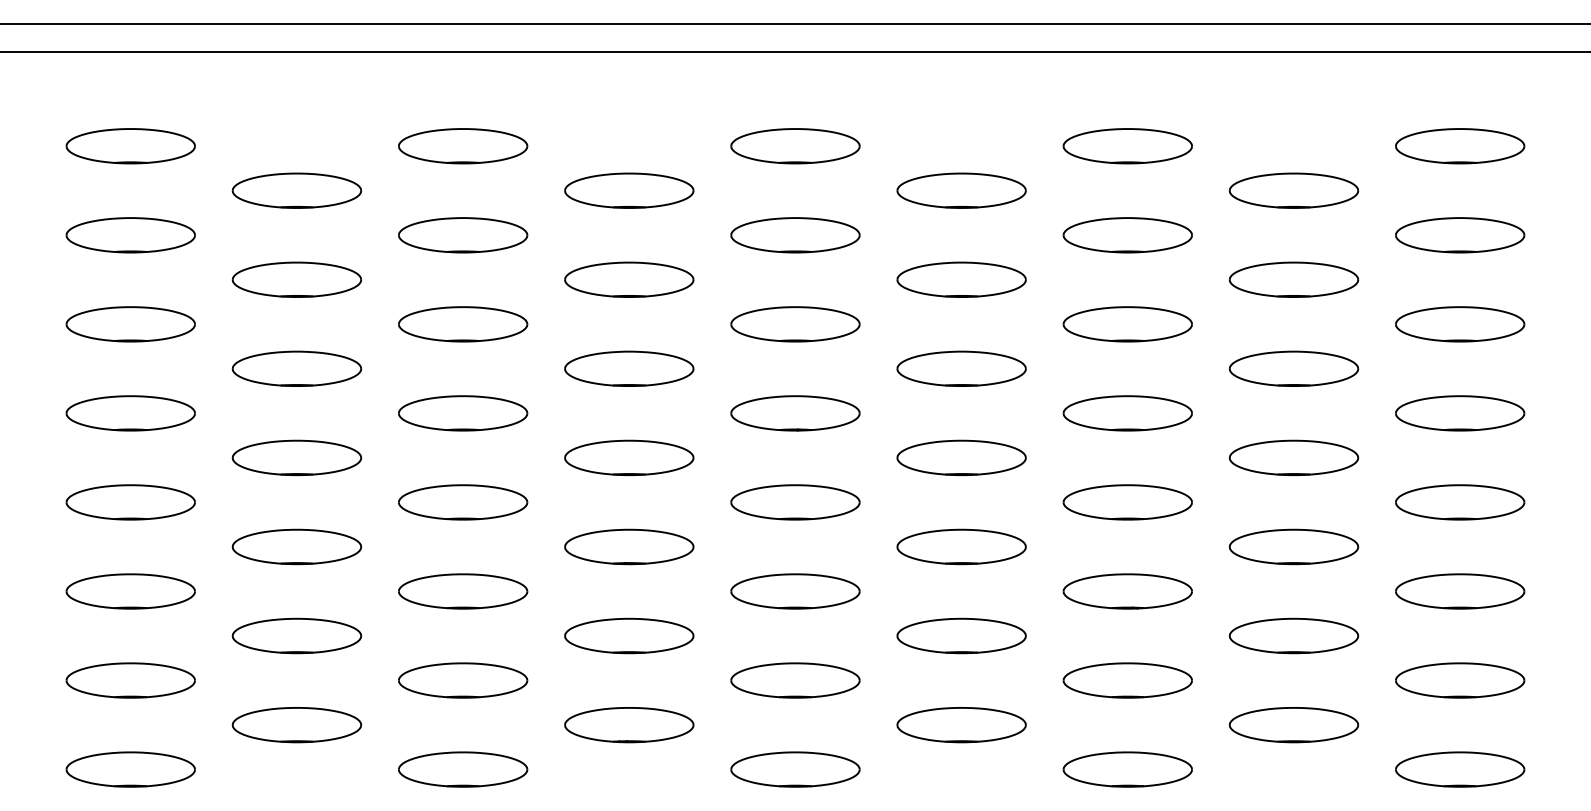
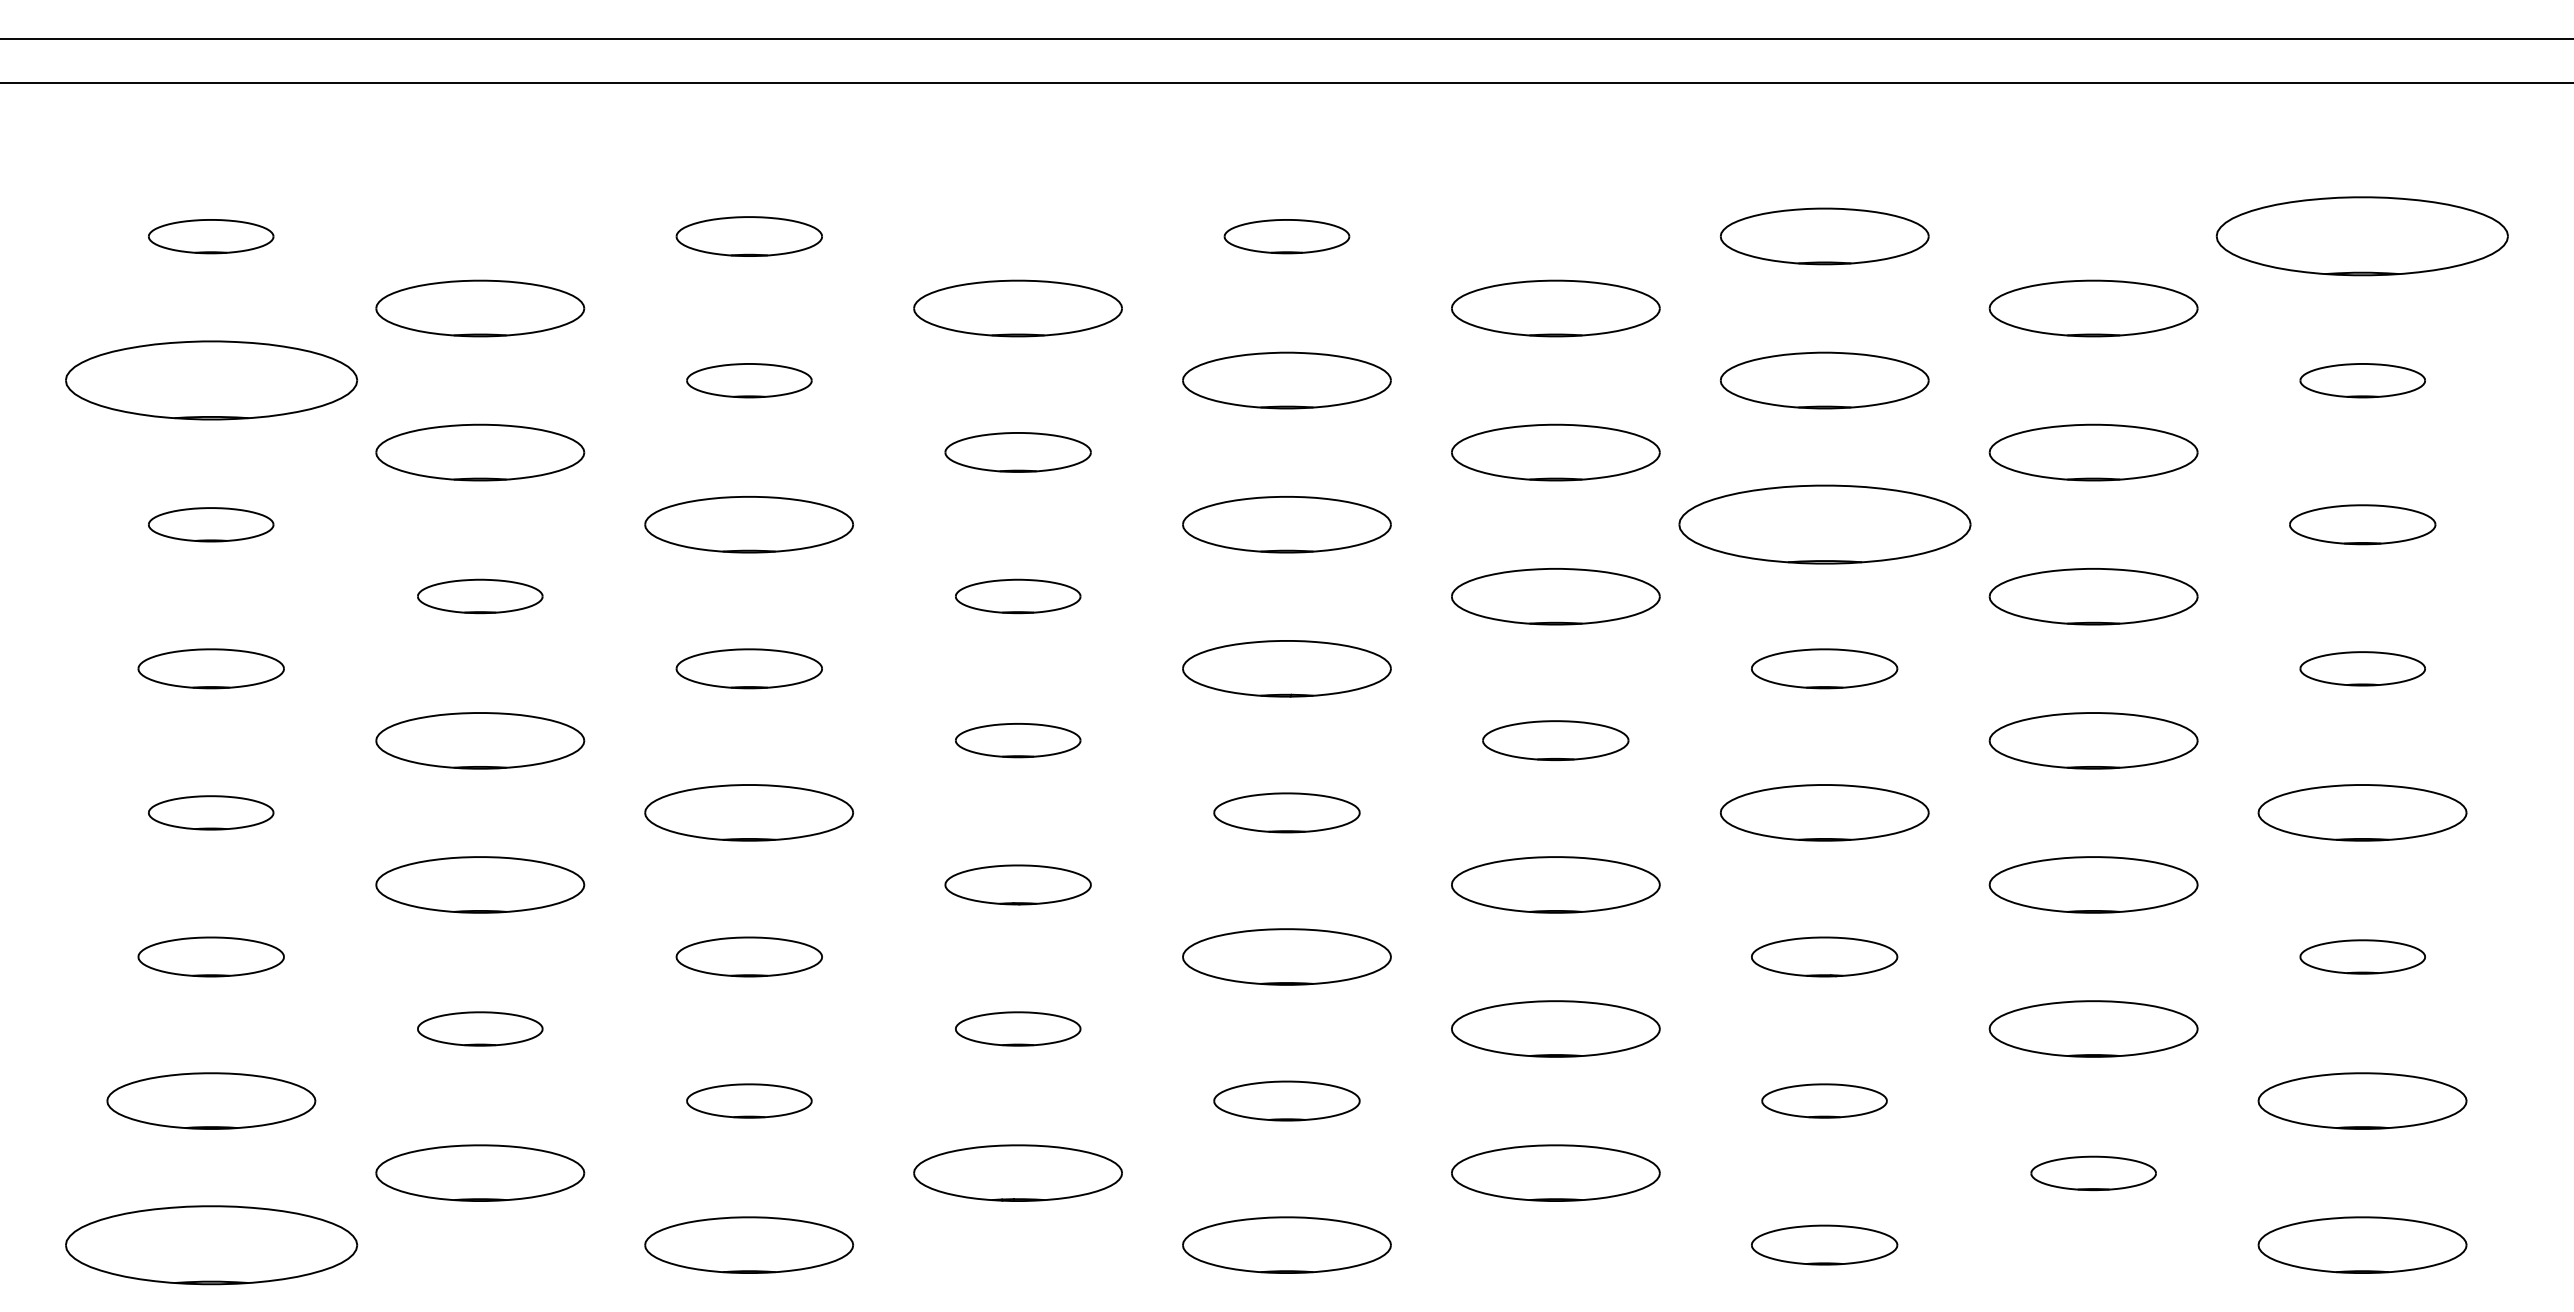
part: (130, 146) -> (210, 236), size x0.6
part: (463, 146) -> (749, 236), size x0.7
part: (795, 146) -> (1287, 236), size x0.6
part: (1460, 146) -> (2363, 236), size x1.4
part: (130, 235) -> (210, 380), size x1.4
part: (463, 235) -> (749, 380), size x0.6
part: (1460, 235) -> (2363, 380), size x0.6
part: (629, 279) -> (1018, 452), size x0.7
part: (130, 324) -> (210, 524), size x0.6
part: (1127, 324) -> (1824, 524), size x1.4
part: (1460, 324) -> (2363, 524), size x0.7
part: (296, 368) -> (479, 596), size x0.6
part: (629, 368) -> (1018, 596), size x0.6
part: (130, 413) -> (210, 668), size x0.7
part: (463, 413) -> (749, 668), size x0.7
part: (1127, 413) -> (1824, 668), size x0.7
part: (1460, 413) -> (2363, 668), size x0.6
part: (629, 457) -> (1018, 740), size x0.6
part: (961, 457) -> (1555, 740), size x0.7
part: (130, 502) -> (210, 812), size x0.6
part: (795, 502) -> (1287, 812), size x0.7
part: (629, 546) -> (1018, 884), size x0.7
part: (130, 591) -> (210, 956), size x0.7
part: (463, 591) -> (749, 956), size x0.7
part: (1127, 591) -> (1824, 956), size x0.7
part: (1460, 591) -> (2363, 956), size x0.6
part: (296, 635) -> (479, 1028), size x0.6
part: (629, 635) -> (1018, 1028), size x0.6
part: (463, 680) -> (749, 1101), size x0.6
part: (795, 680) -> (1287, 1101), size x0.7
part: (1127, 680) -> (1824, 1101), size x0.6
part: (1293, 725) -> (2092, 1173), size x0.6
part: (130, 769) -> (210, 1245), size x1.4
part: (1127, 769) -> (1824, 1245), size x0.7

